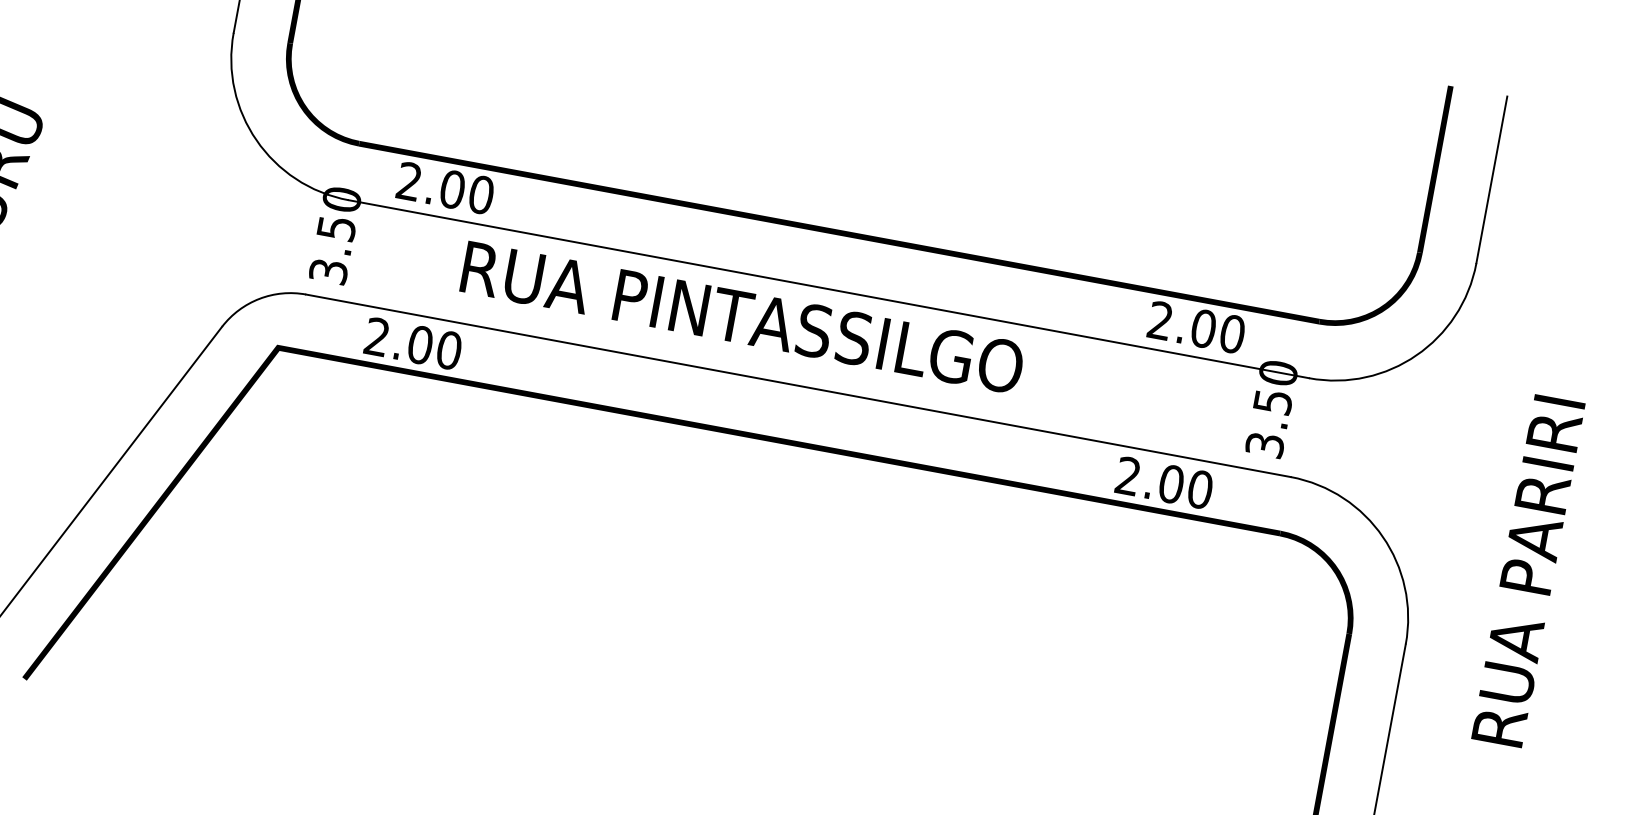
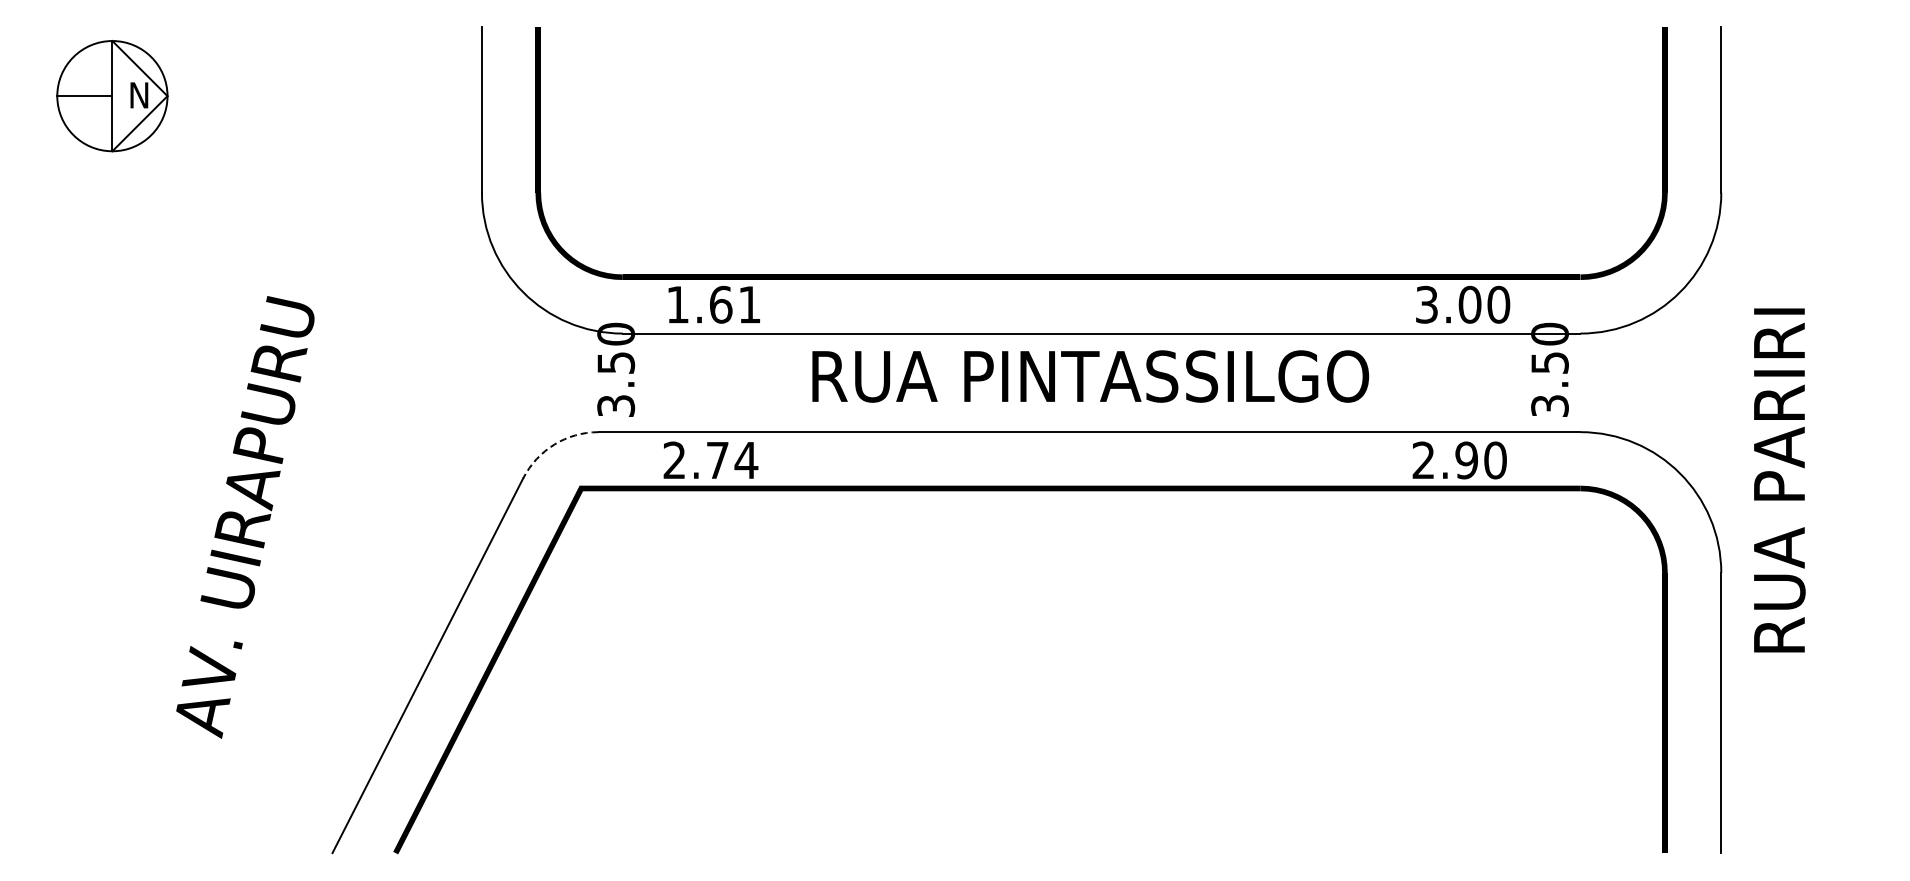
text: (446, 188) -> (714, 304), 2.00 -> 1.61
arc: (259, 298) -> (554, 444), solid -> dashed
text: (742, 317) -> (1090, 376), moved
text: (1160, 320) -> (1426, 304), 2.00 -> 3.00
text: (435, 347) -> (732, 460), 2.00 -> 2.74
text: (1171, 484) -> (1466, 460), 2.00 -> 2.90
text: (1528, 571) -> (1779, 480), moved

